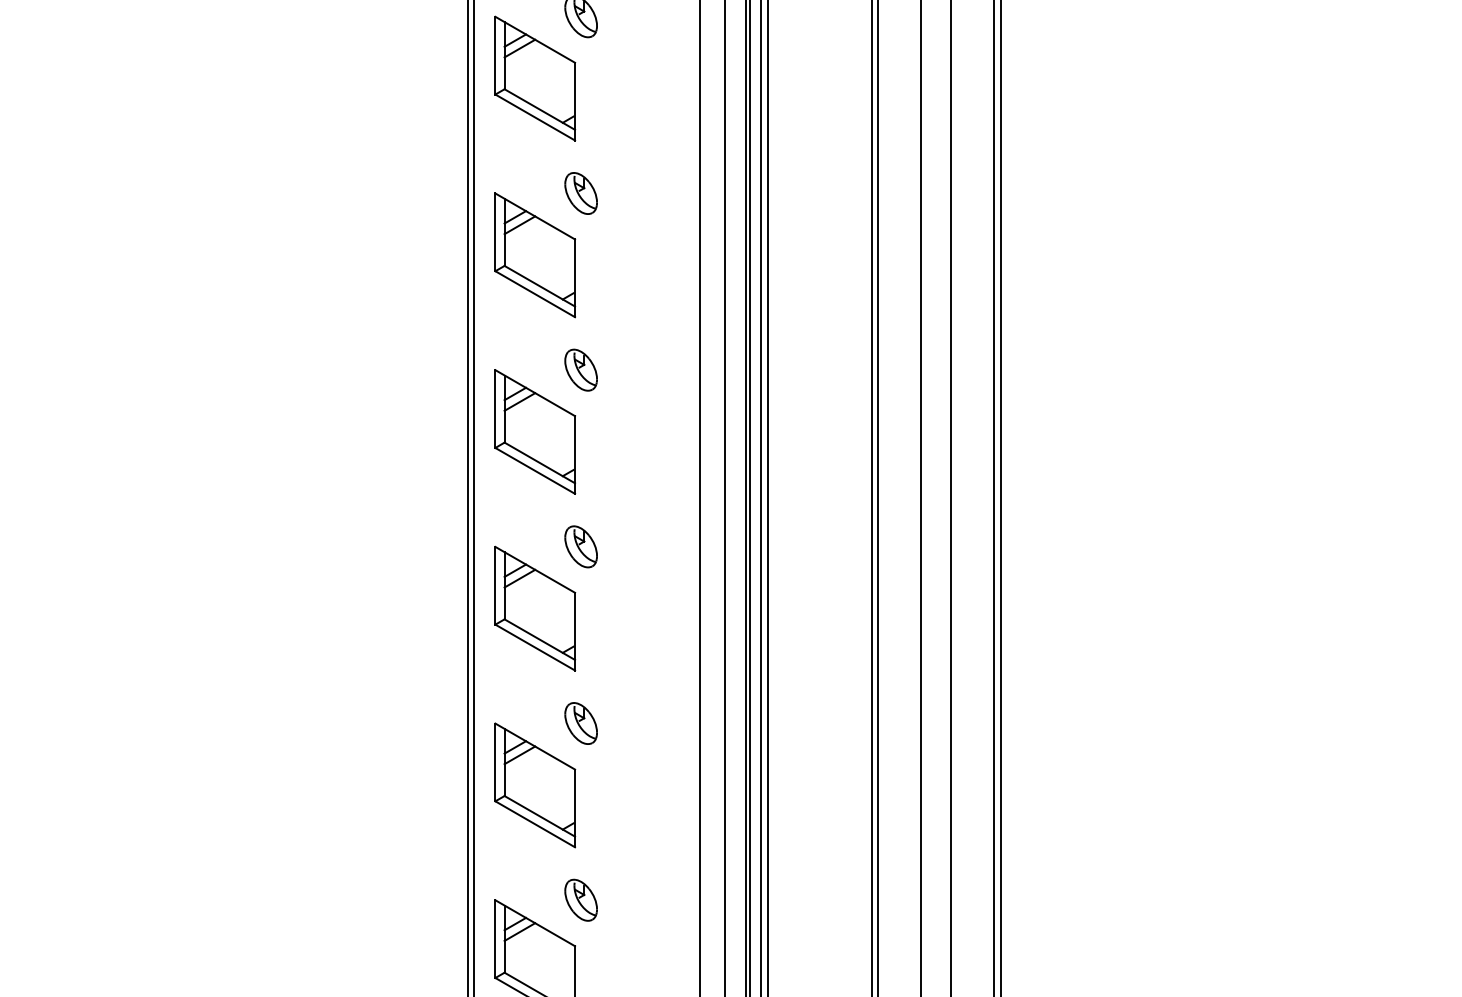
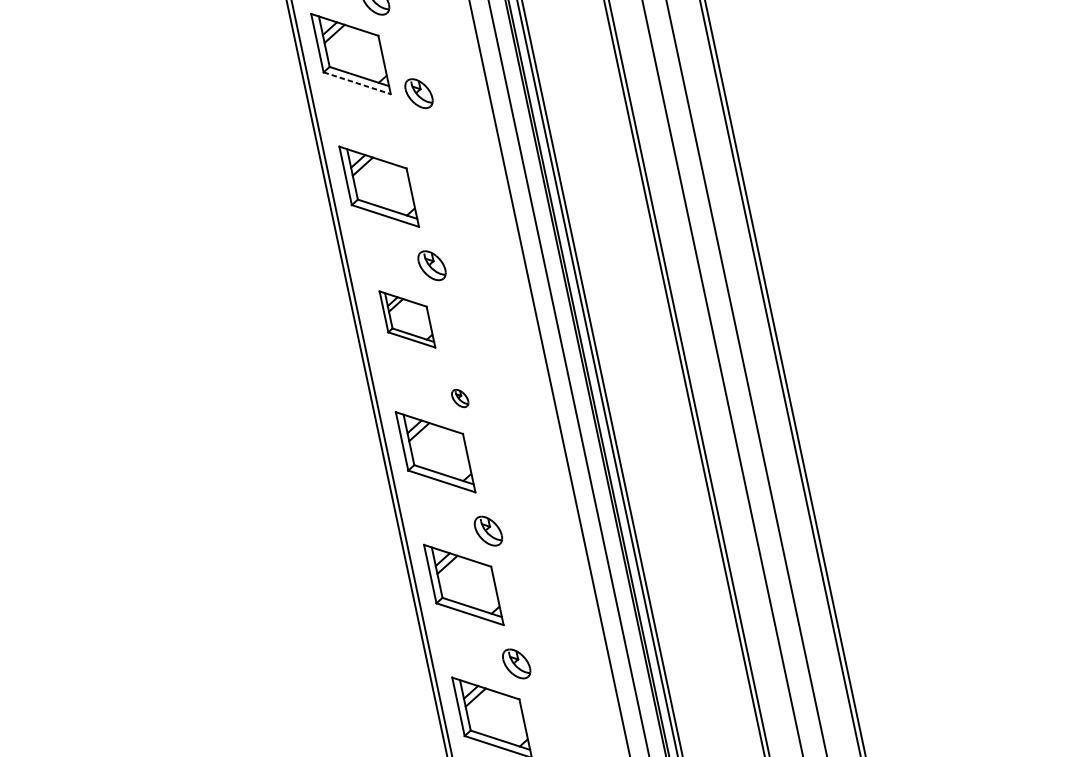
line: (535, 117) -> (357, 83), solid -> dashed
part: (580, 193) -> (418, 93), moved
part: (535, 431) -> (407, 319), size x0.7
part: (580, 546) -> (459, 398), size x0.6

